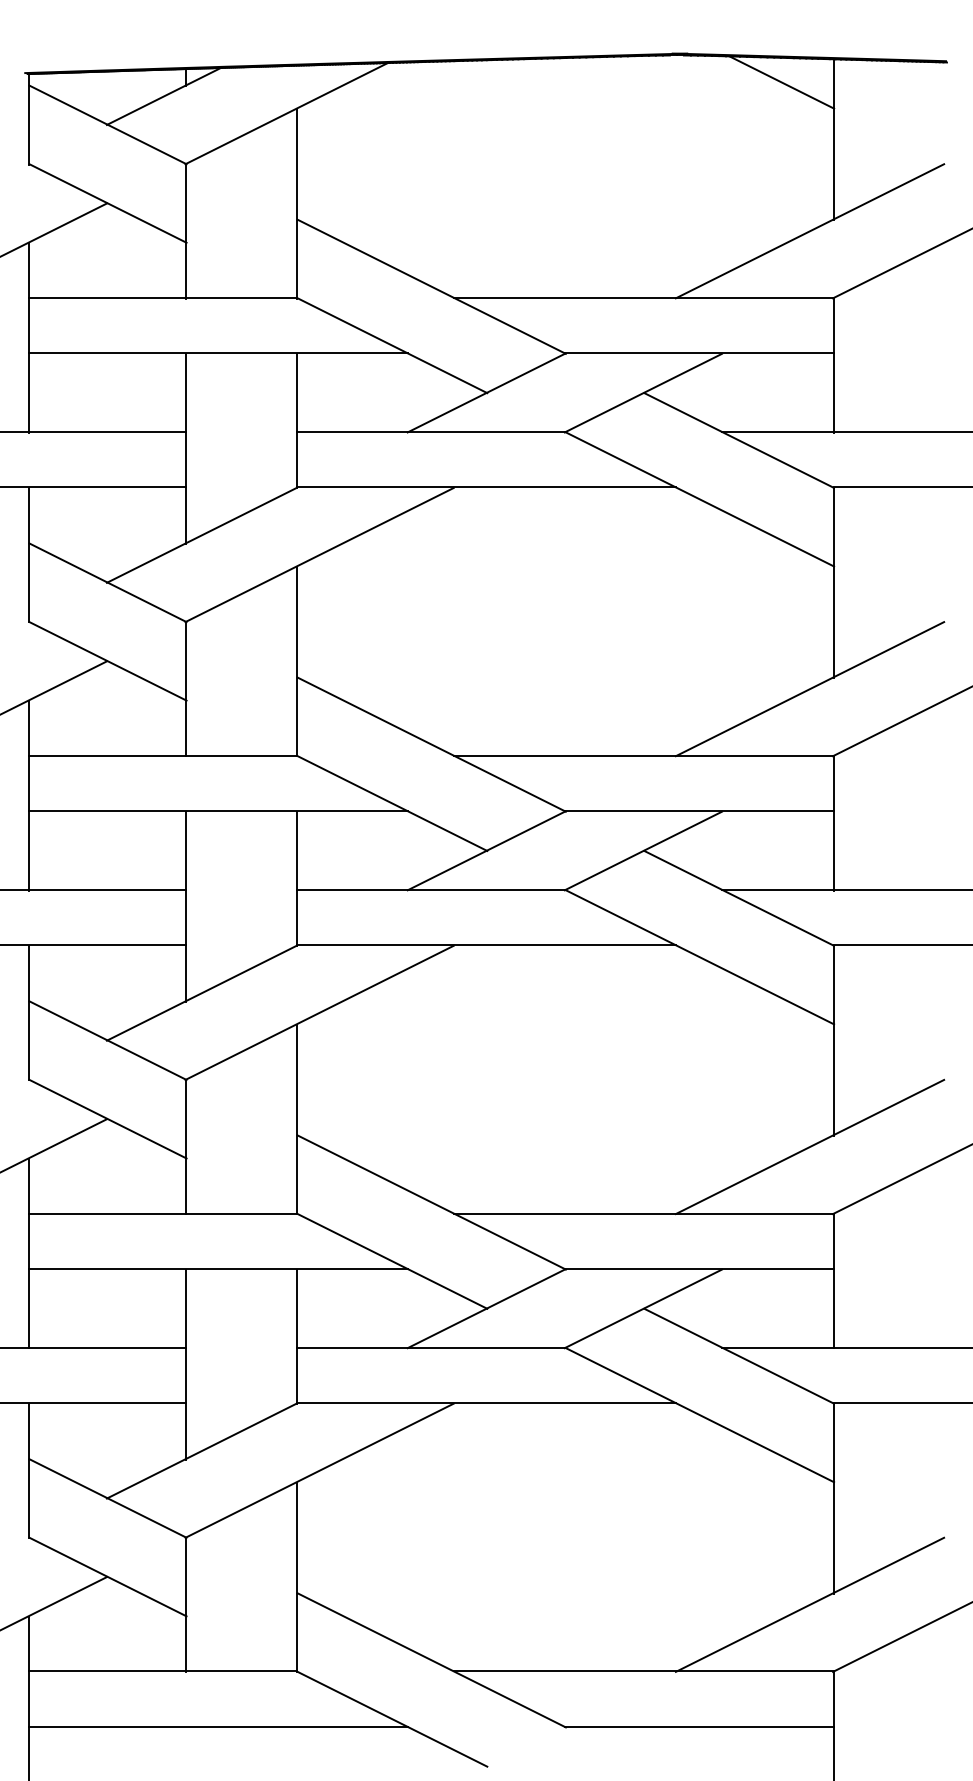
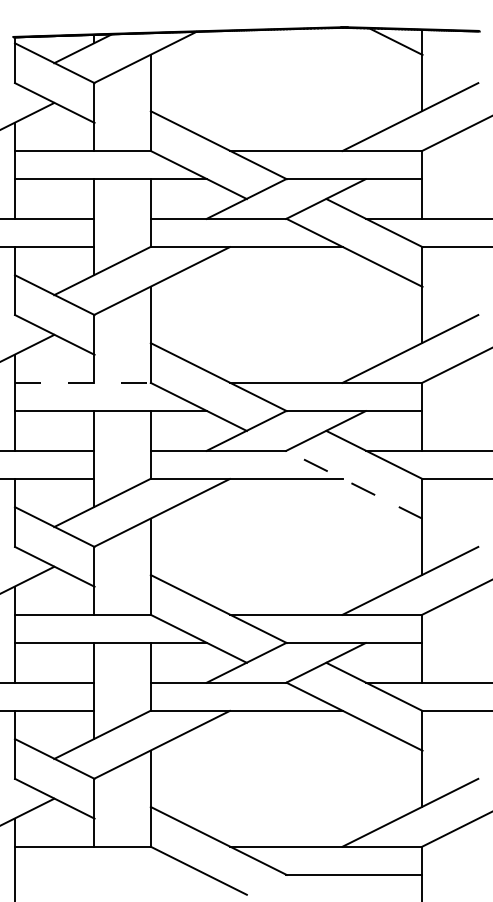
line: (162, 755) -> (82, 382), solid -> dashed
line: (699, 956) -> (354, 484), solid -> dashed
line: (218, 1726) -> (110, 874), removed

